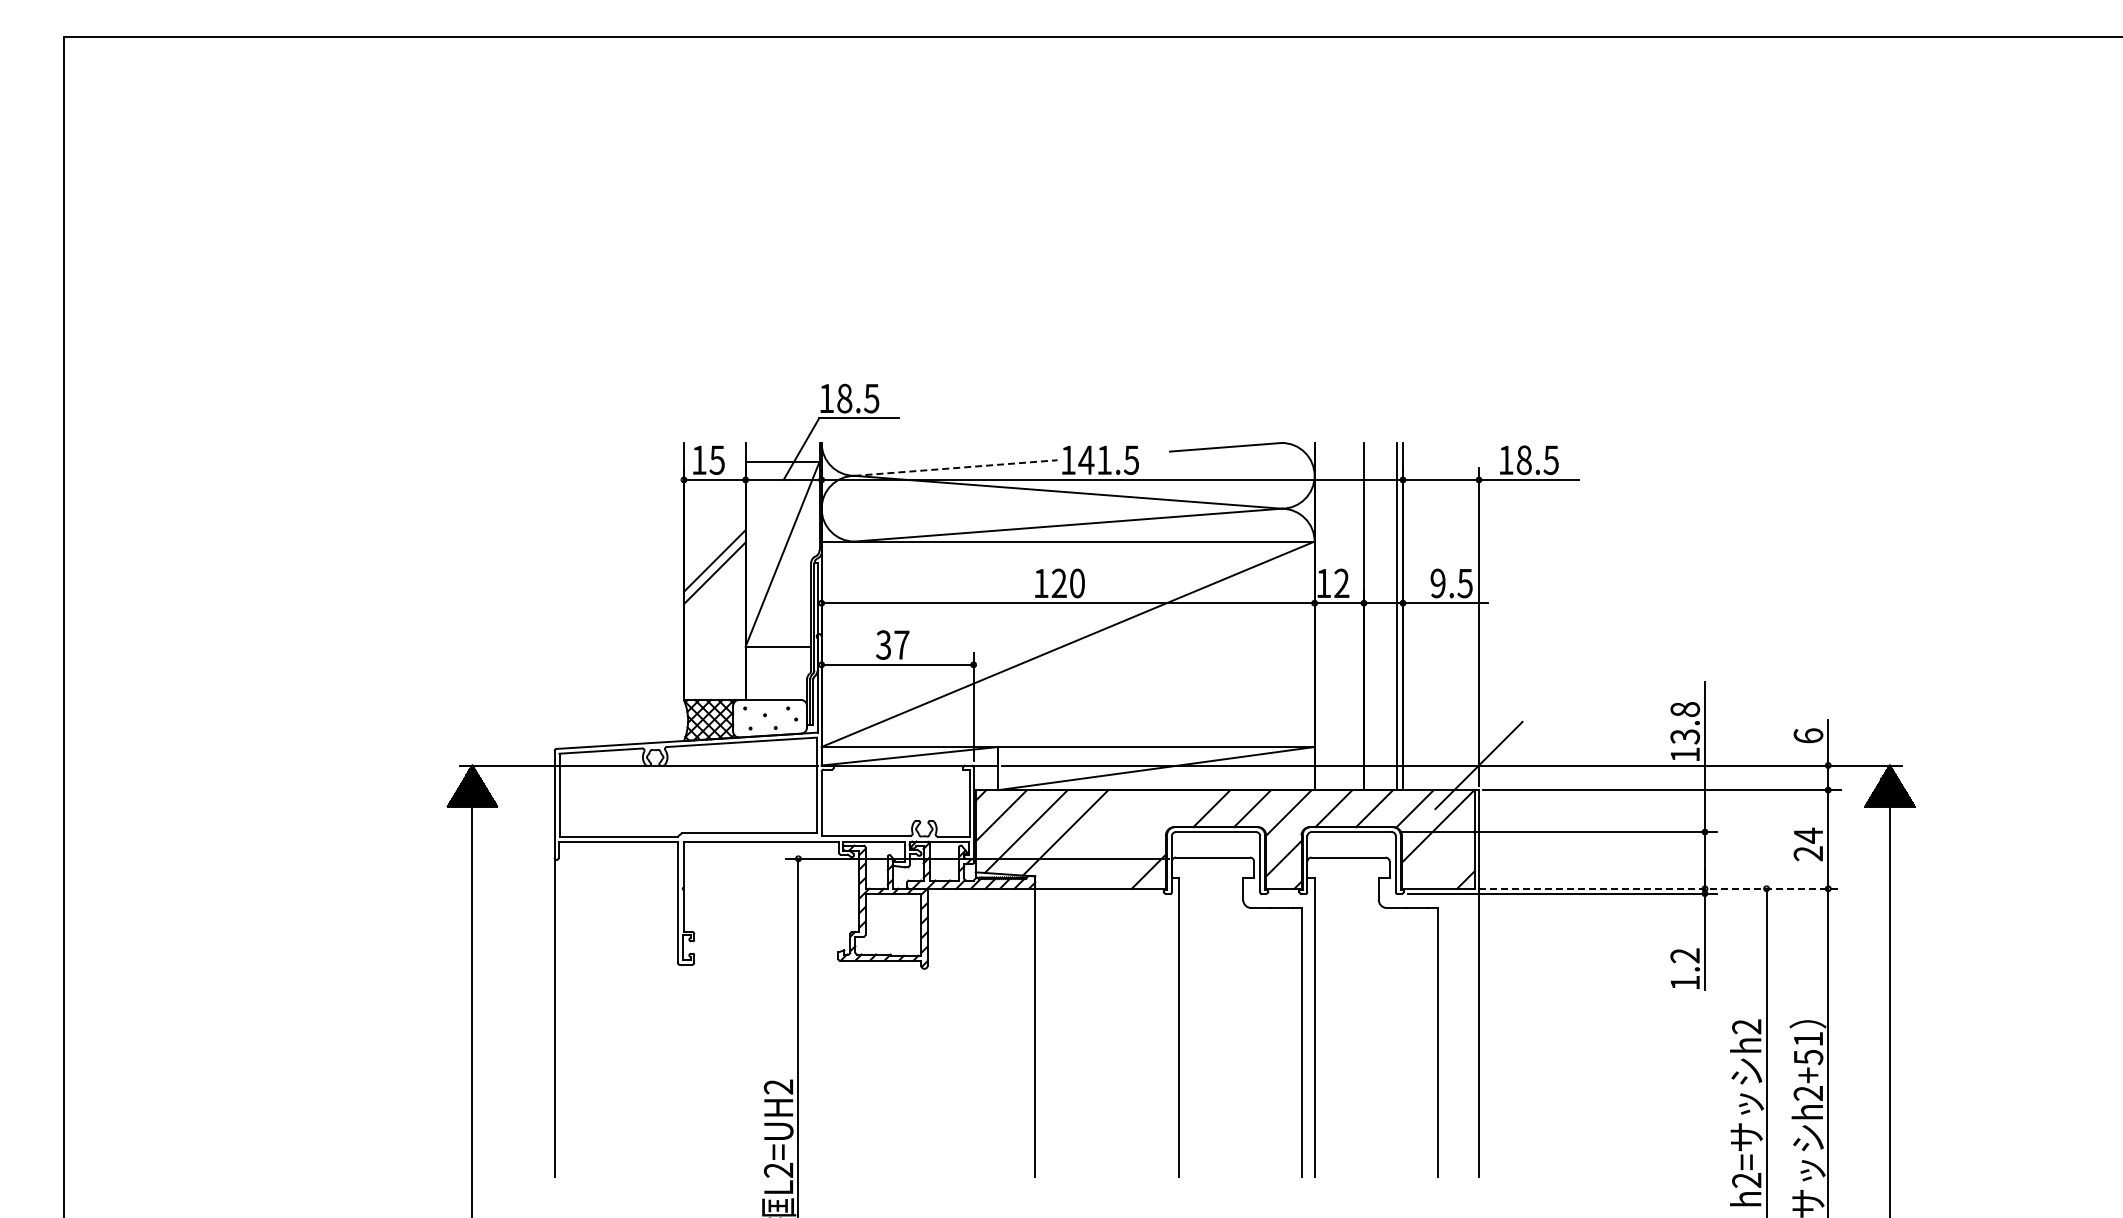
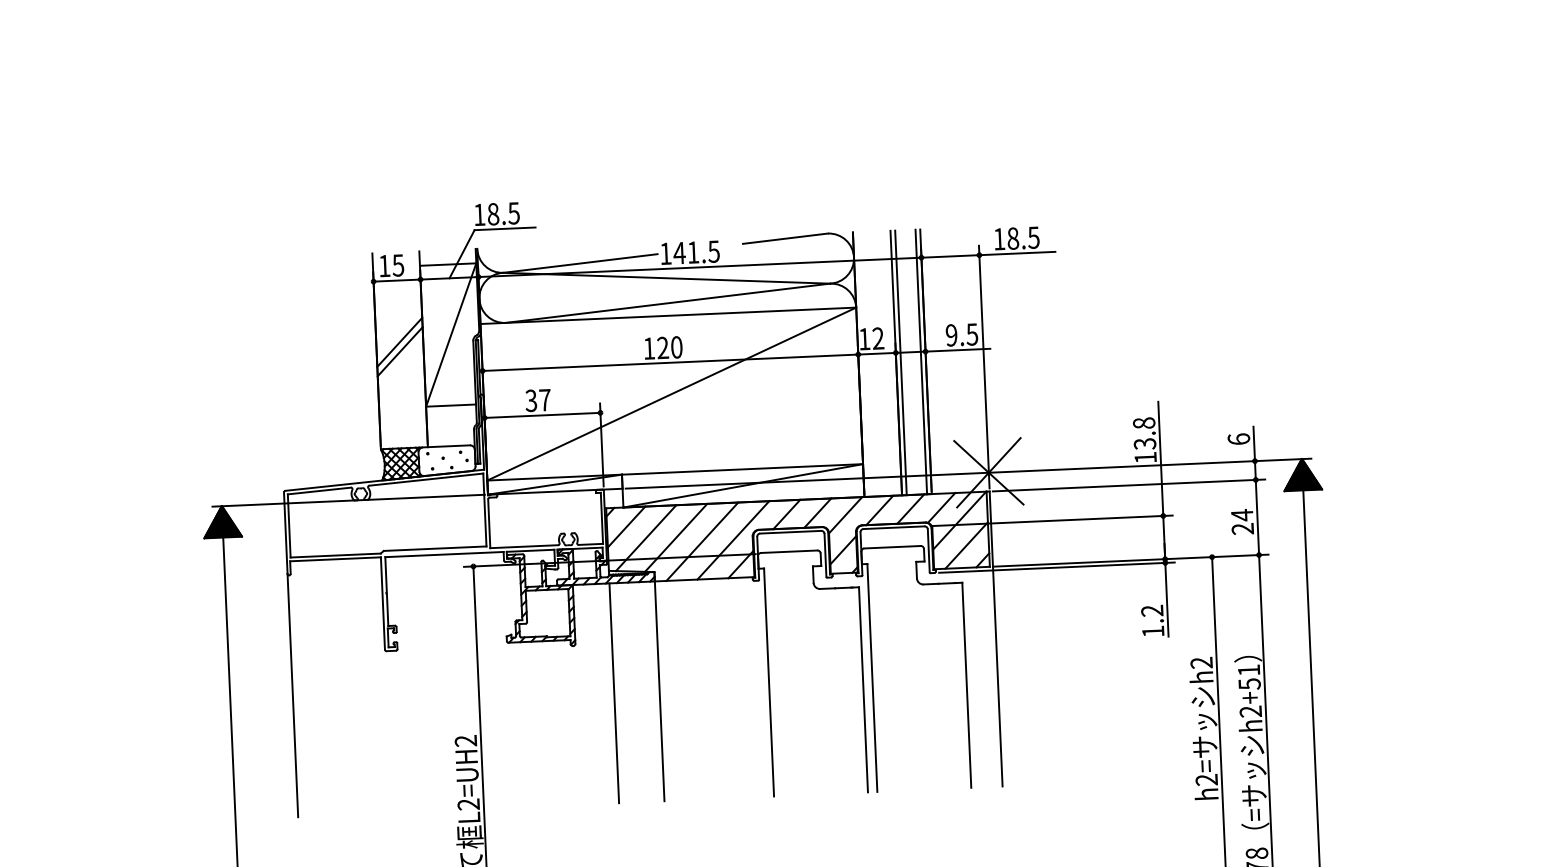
line: (956, 468) -> (580, 263), dashed -> solid
line: (1370, 616) -> (901, 362), added
line: (1478, 765) -> (988, 472), added
line: (1099, 839) -> (702, 541), added
line: (1140, 839) -> (733, 540), added
line: (1445, 859) -> (966, 545), added
line: (1659, 888) -> (1130, 560), dashed -> solid
line: (975, 1032) -> (614, 692), added

